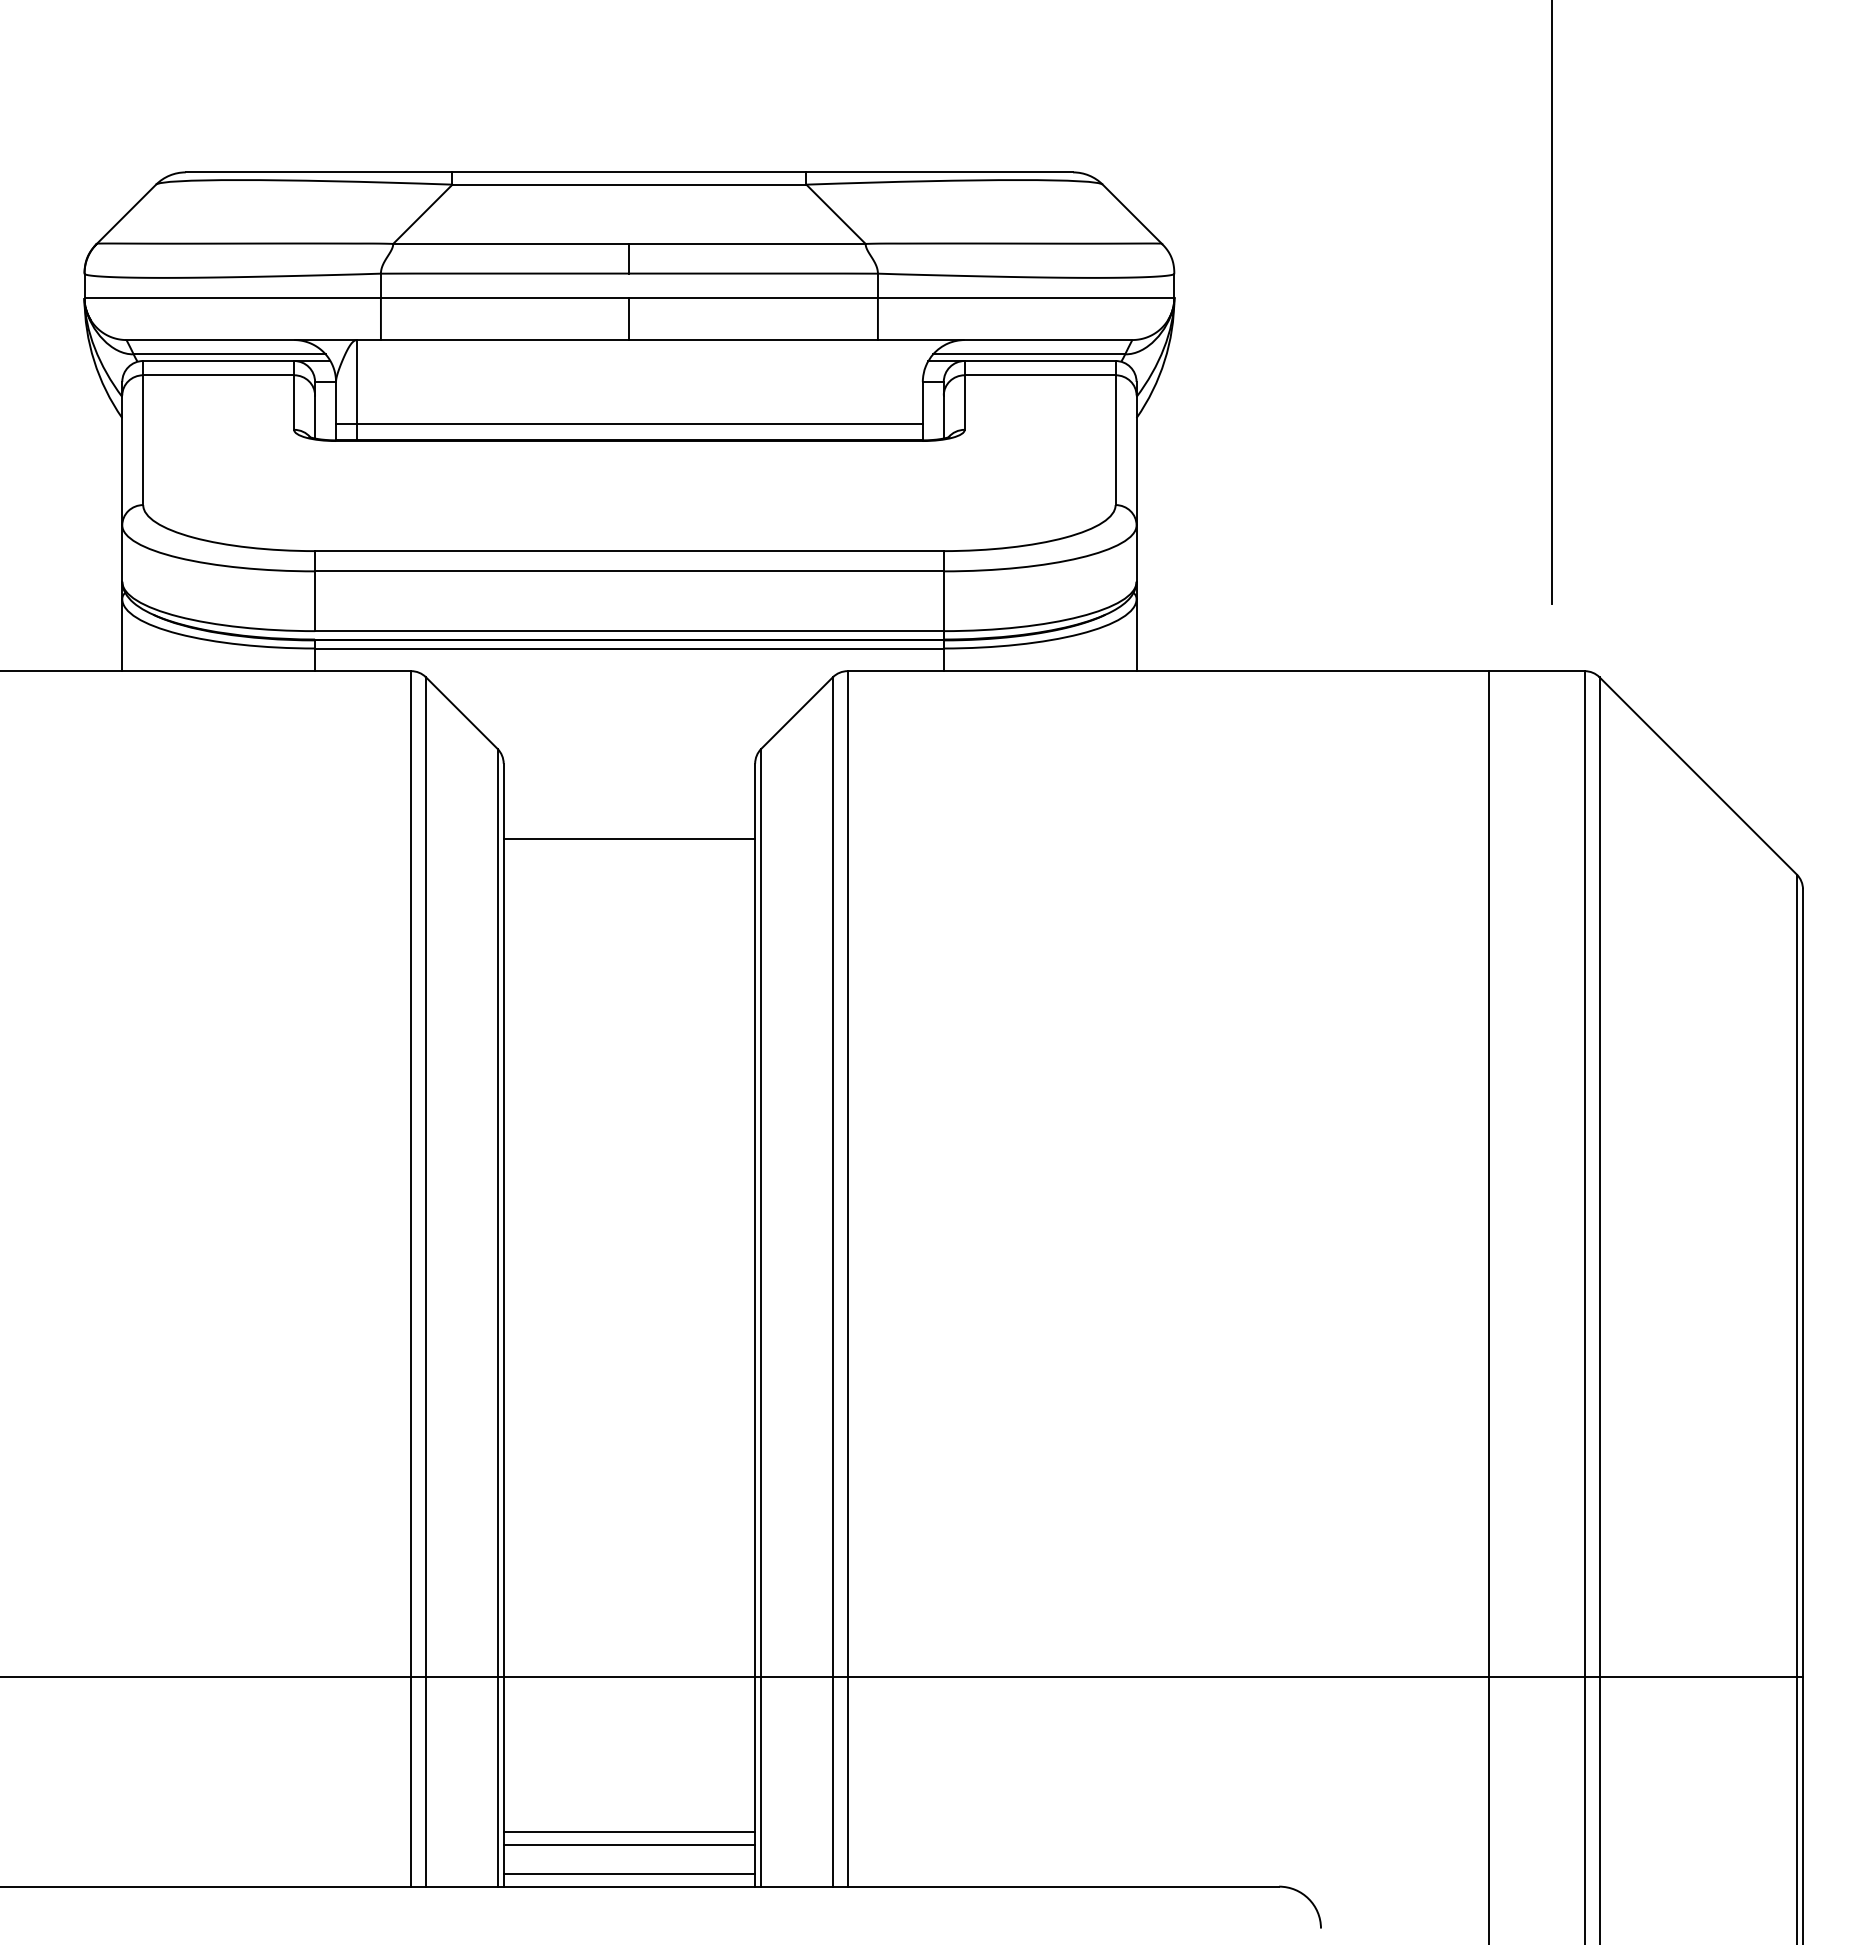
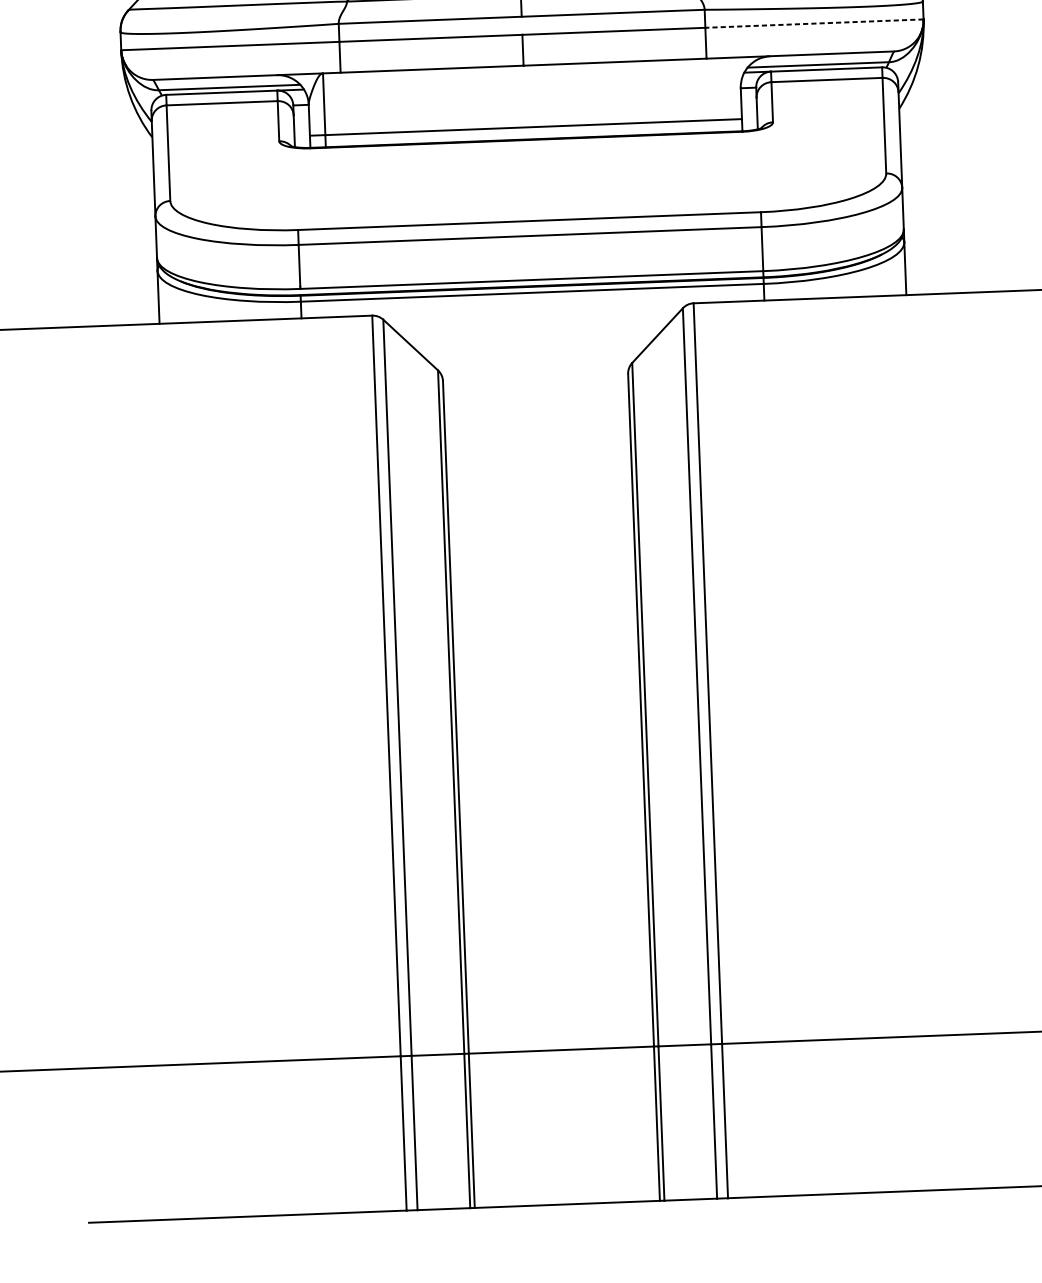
line: (1025, 298) -> (814, 23), solid -> dashed
line: (629, 838) -> (537, 432), removed
line: (629, 1832) -> (565, 1164), removed
line: (629, 1844) -> (566, 1173), removed
line: (629, 1874) -> (567, 1195), removed

